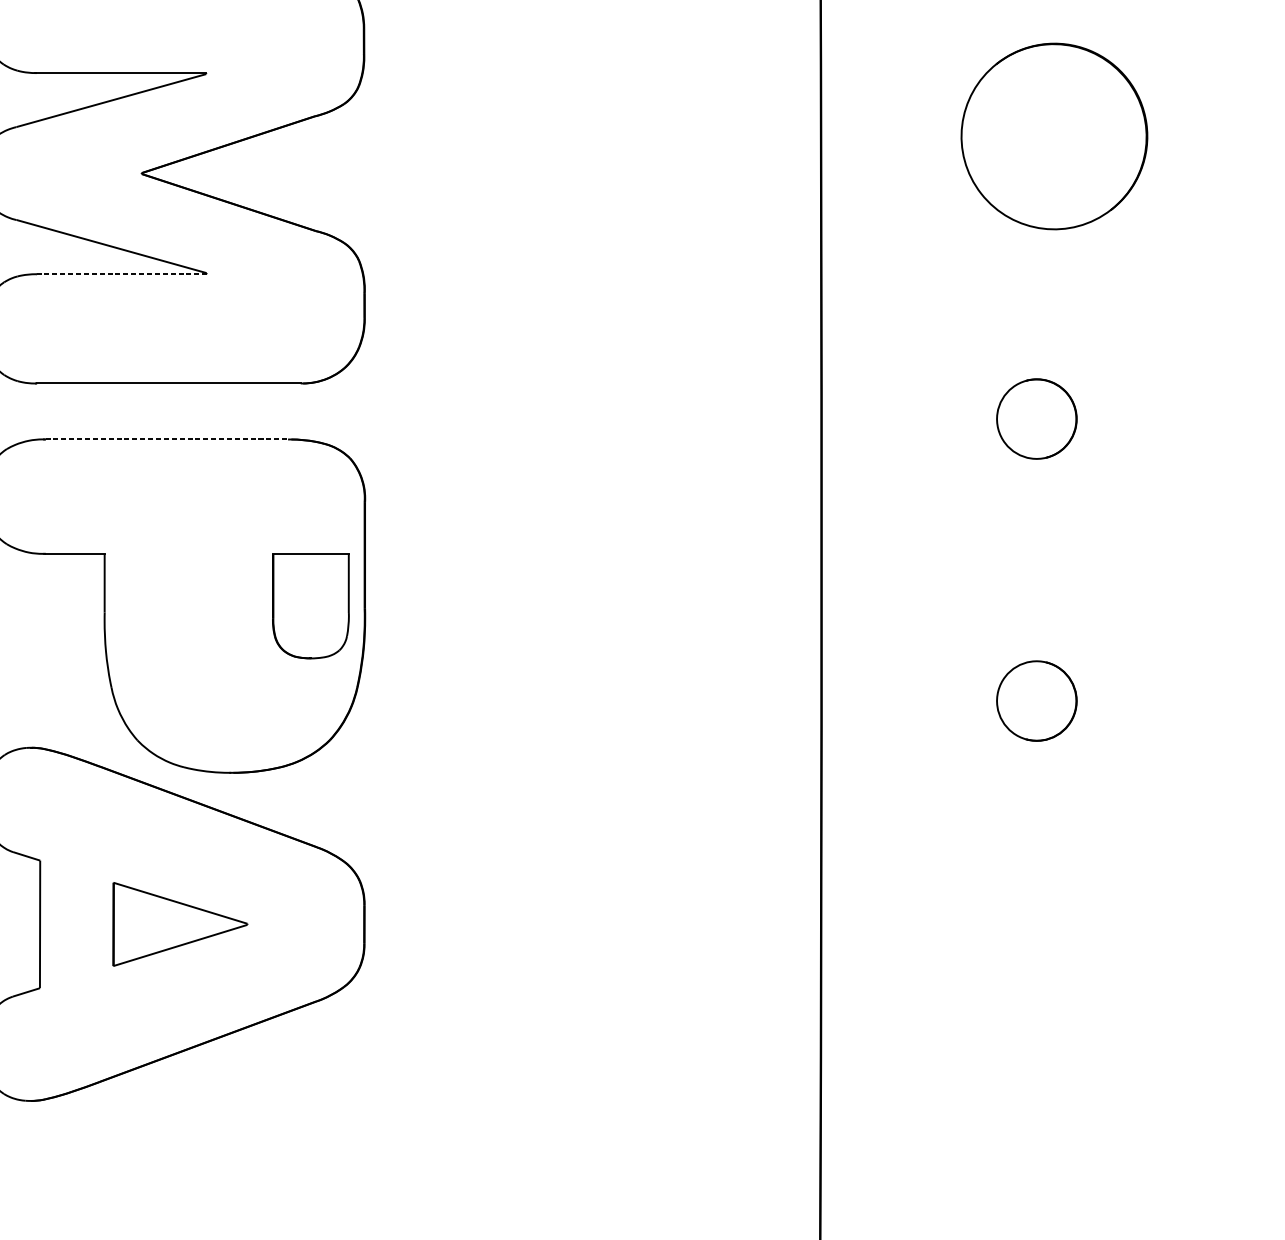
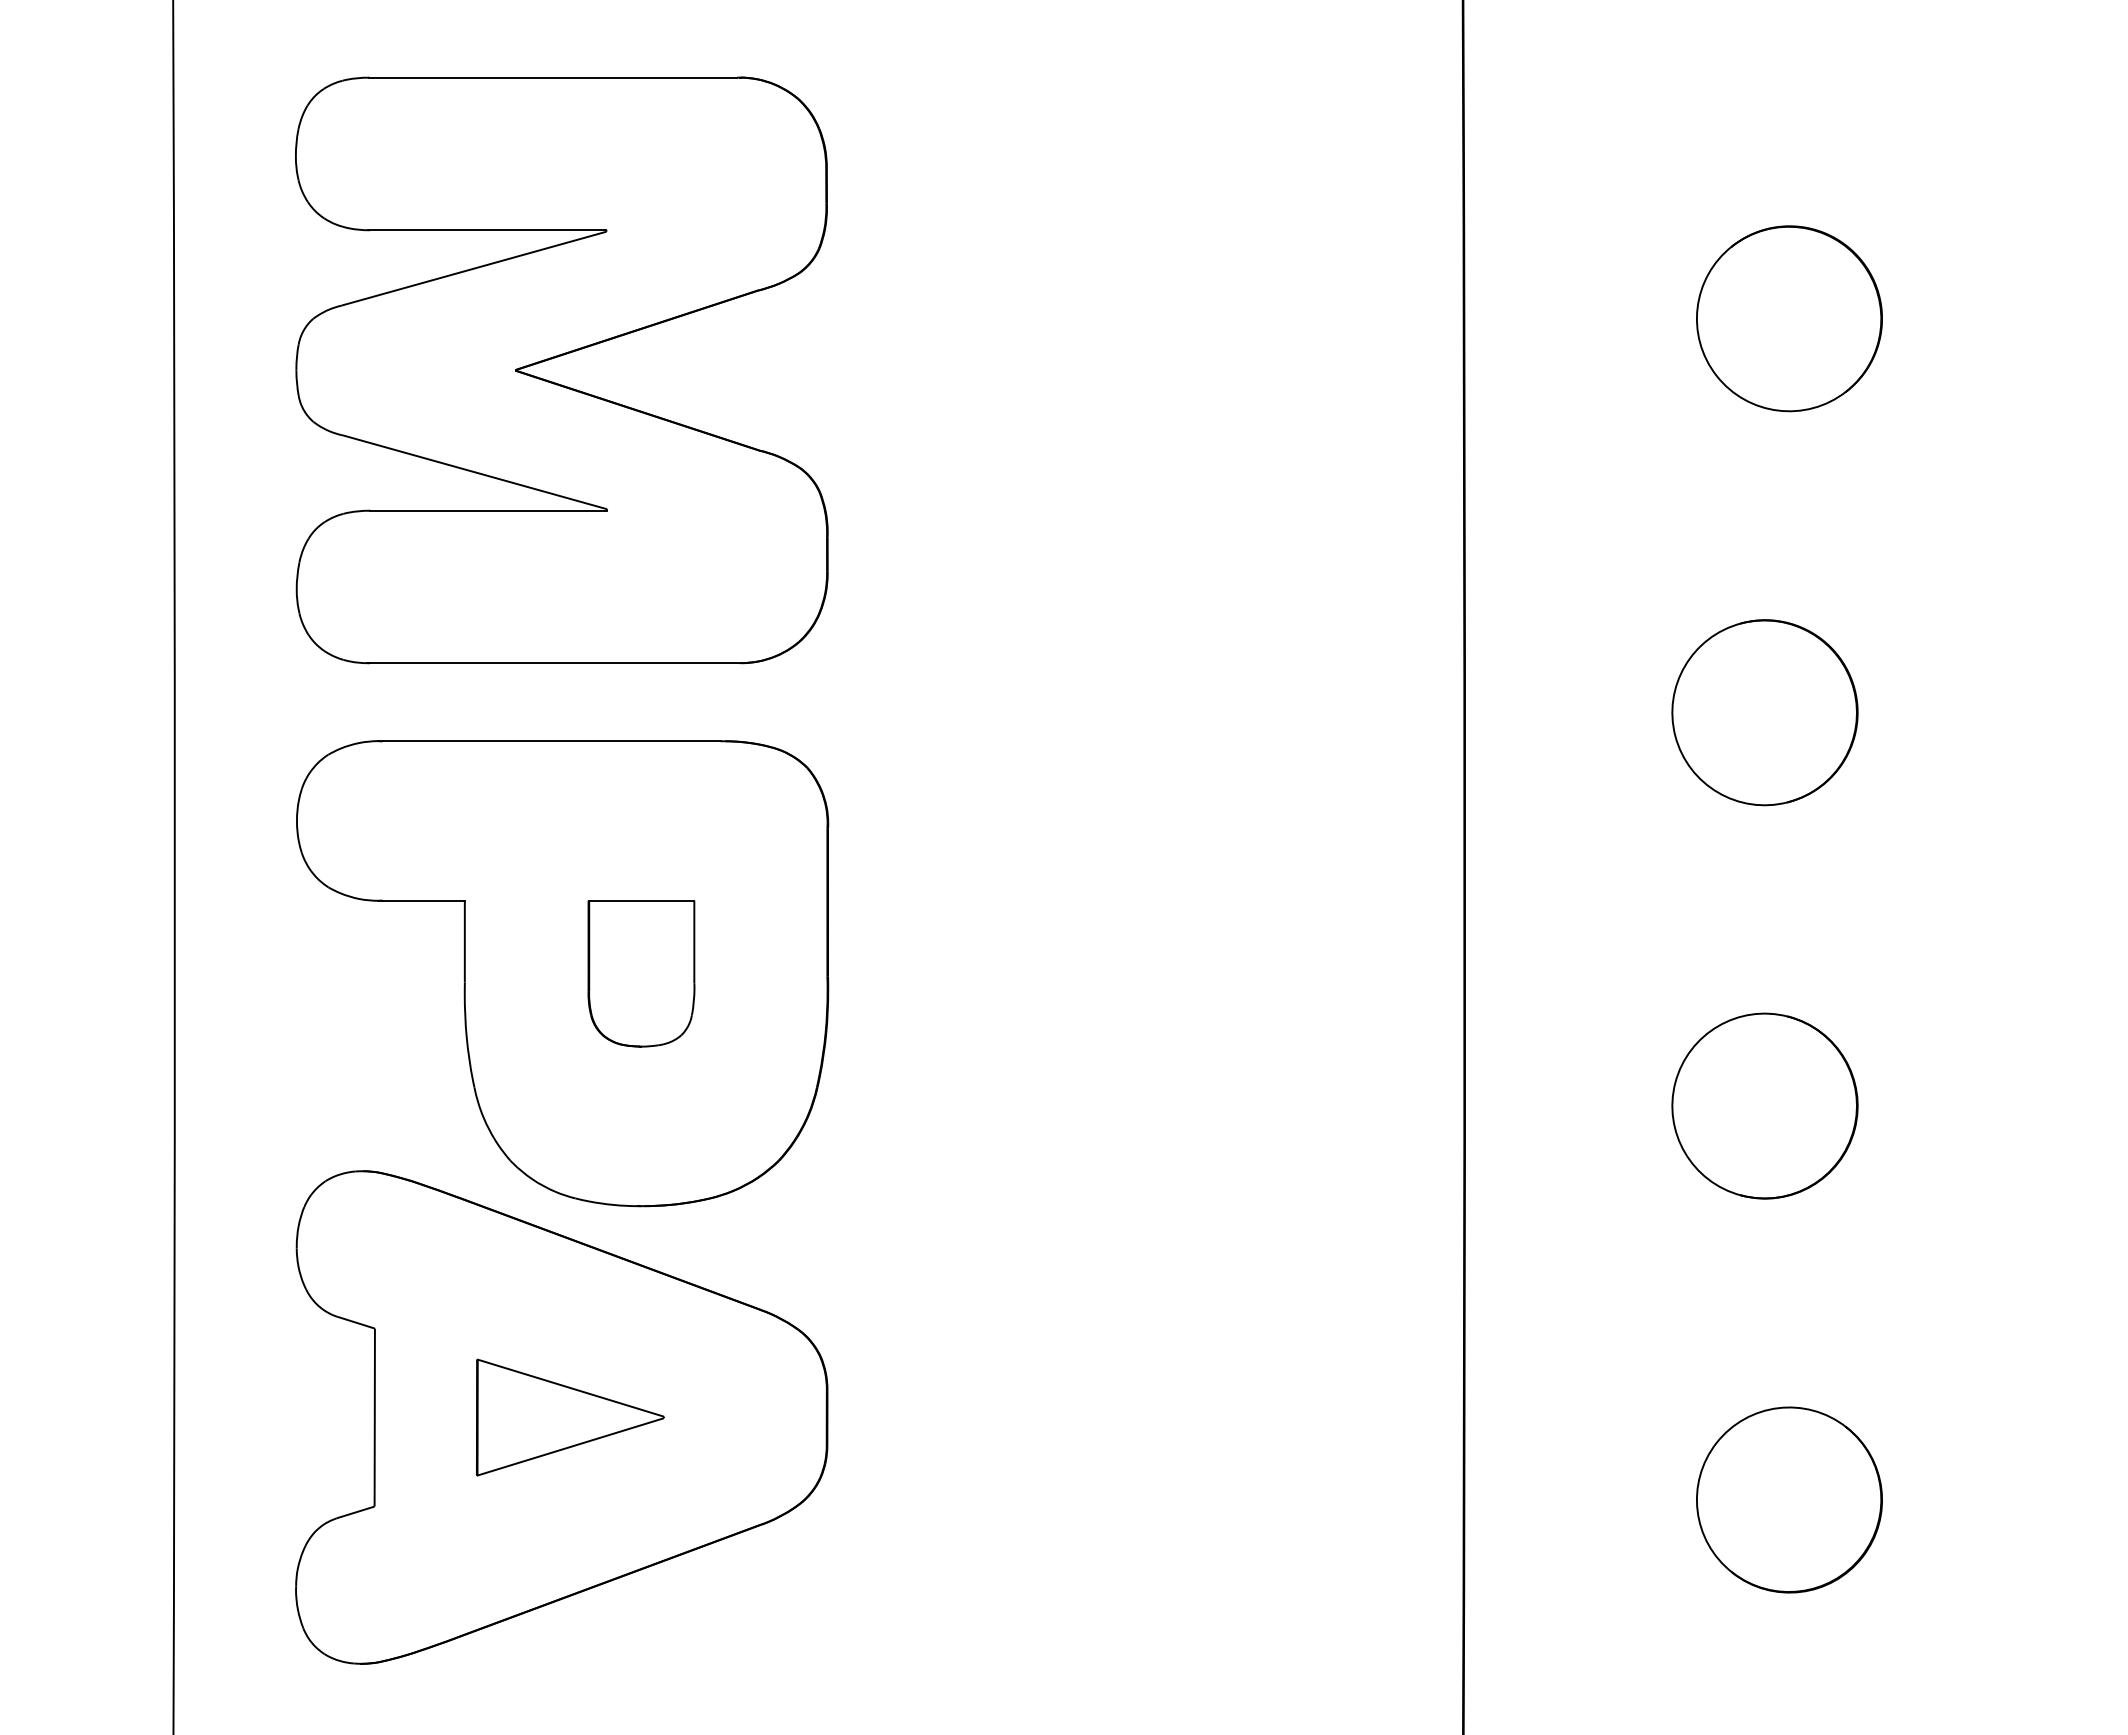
part: (1054, 136) -> (1789, 318), size x0.71
line: (121, 274) -> (488, 510), dashed -> solid
part: (1036, 418) -> (1764, 712), size x1.67
line: (166, 439) -> (551, 741), dashed -> solid
part: (310, 606) -> (641, 973), moved
part: (1036, 700) -> (1764, 1105), size x1.67
part: (1054, 983) -> (1789, 1499), added

